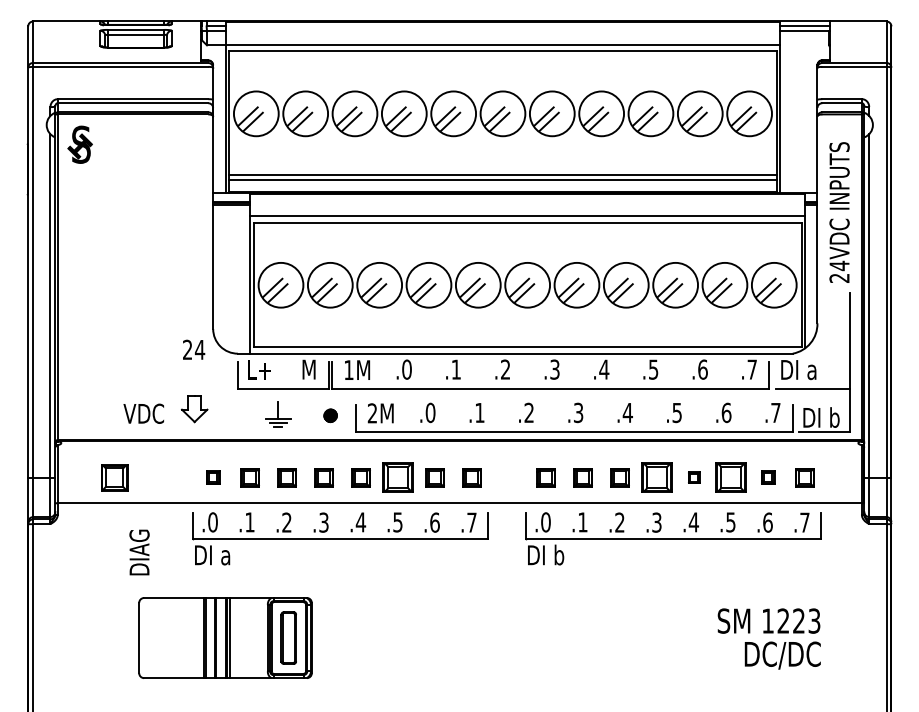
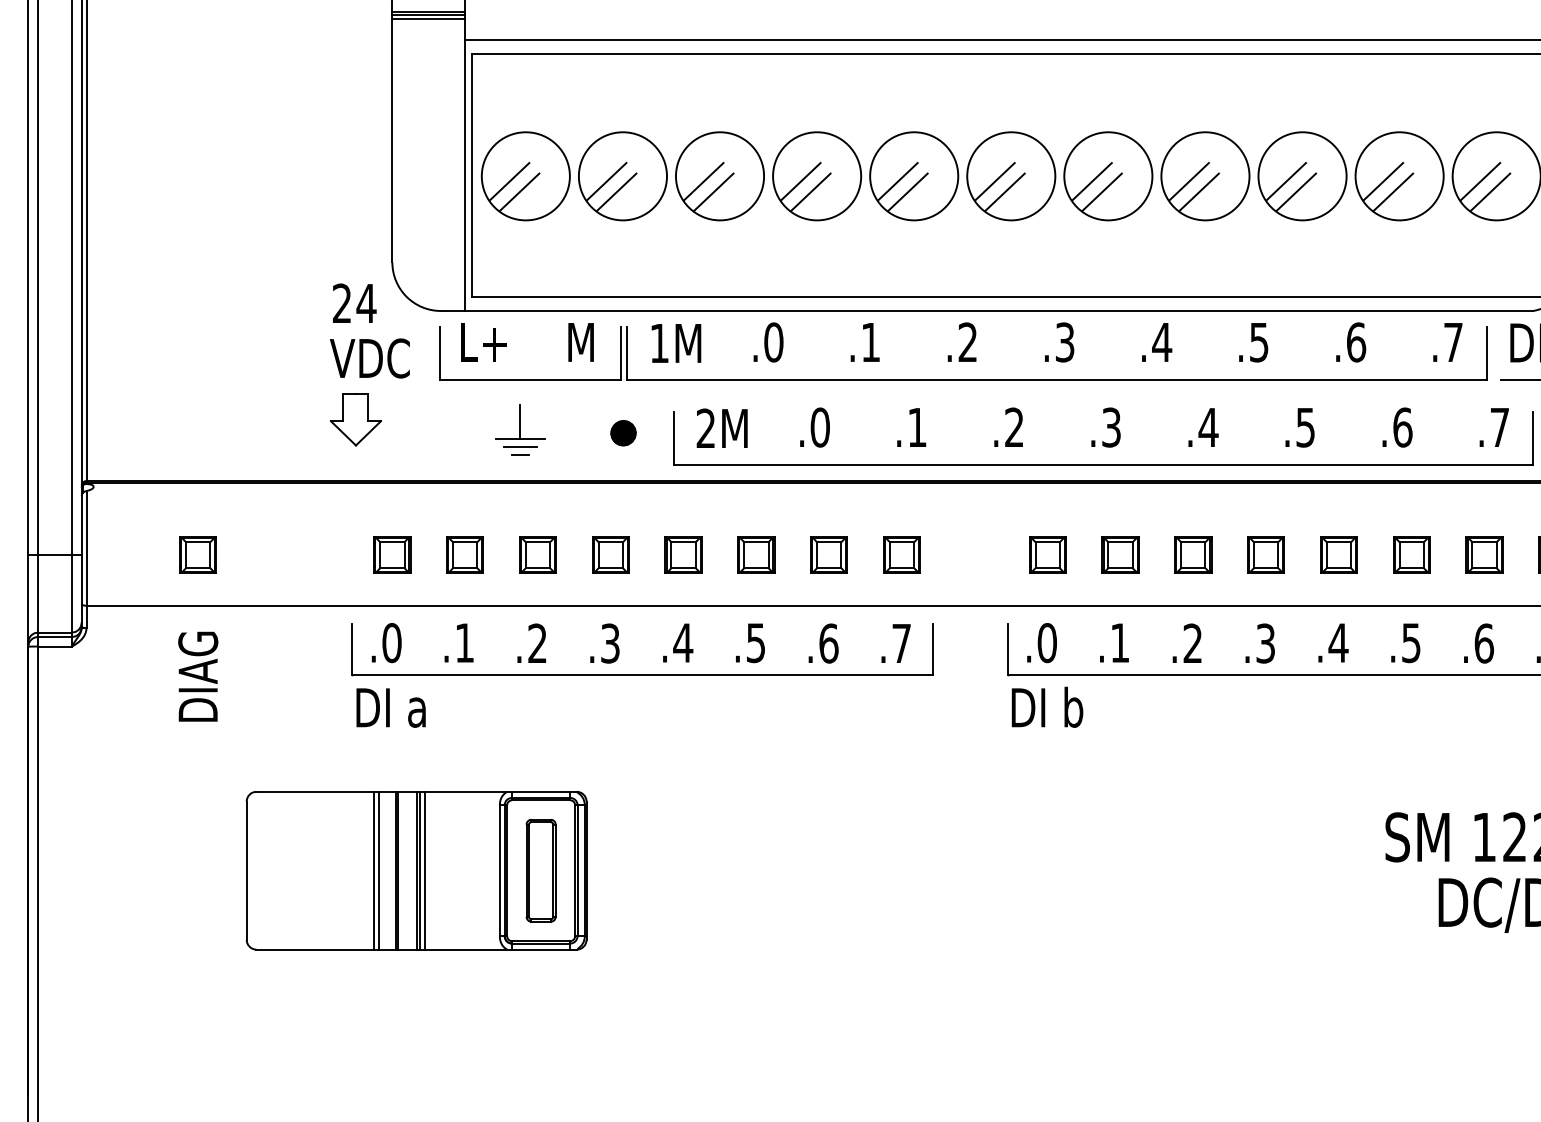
text: (143, 413) -> (369, 357), moved
part: (114, 477) -> (198, 554), size x0.71
part: (212, 477) -> (391, 554), size x1.43
part: (397, 477) -> (755, 554), size x0.62
part: (656, 477) -> (1264, 554), size x0.62
part: (693, 477) -> (1337, 554), size x1.67
part: (730, 477) -> (1410, 554), size x0.62
part: (767, 477) -> (1483, 554), size x1.43
text: (139, 552) -> (198, 676), moved

